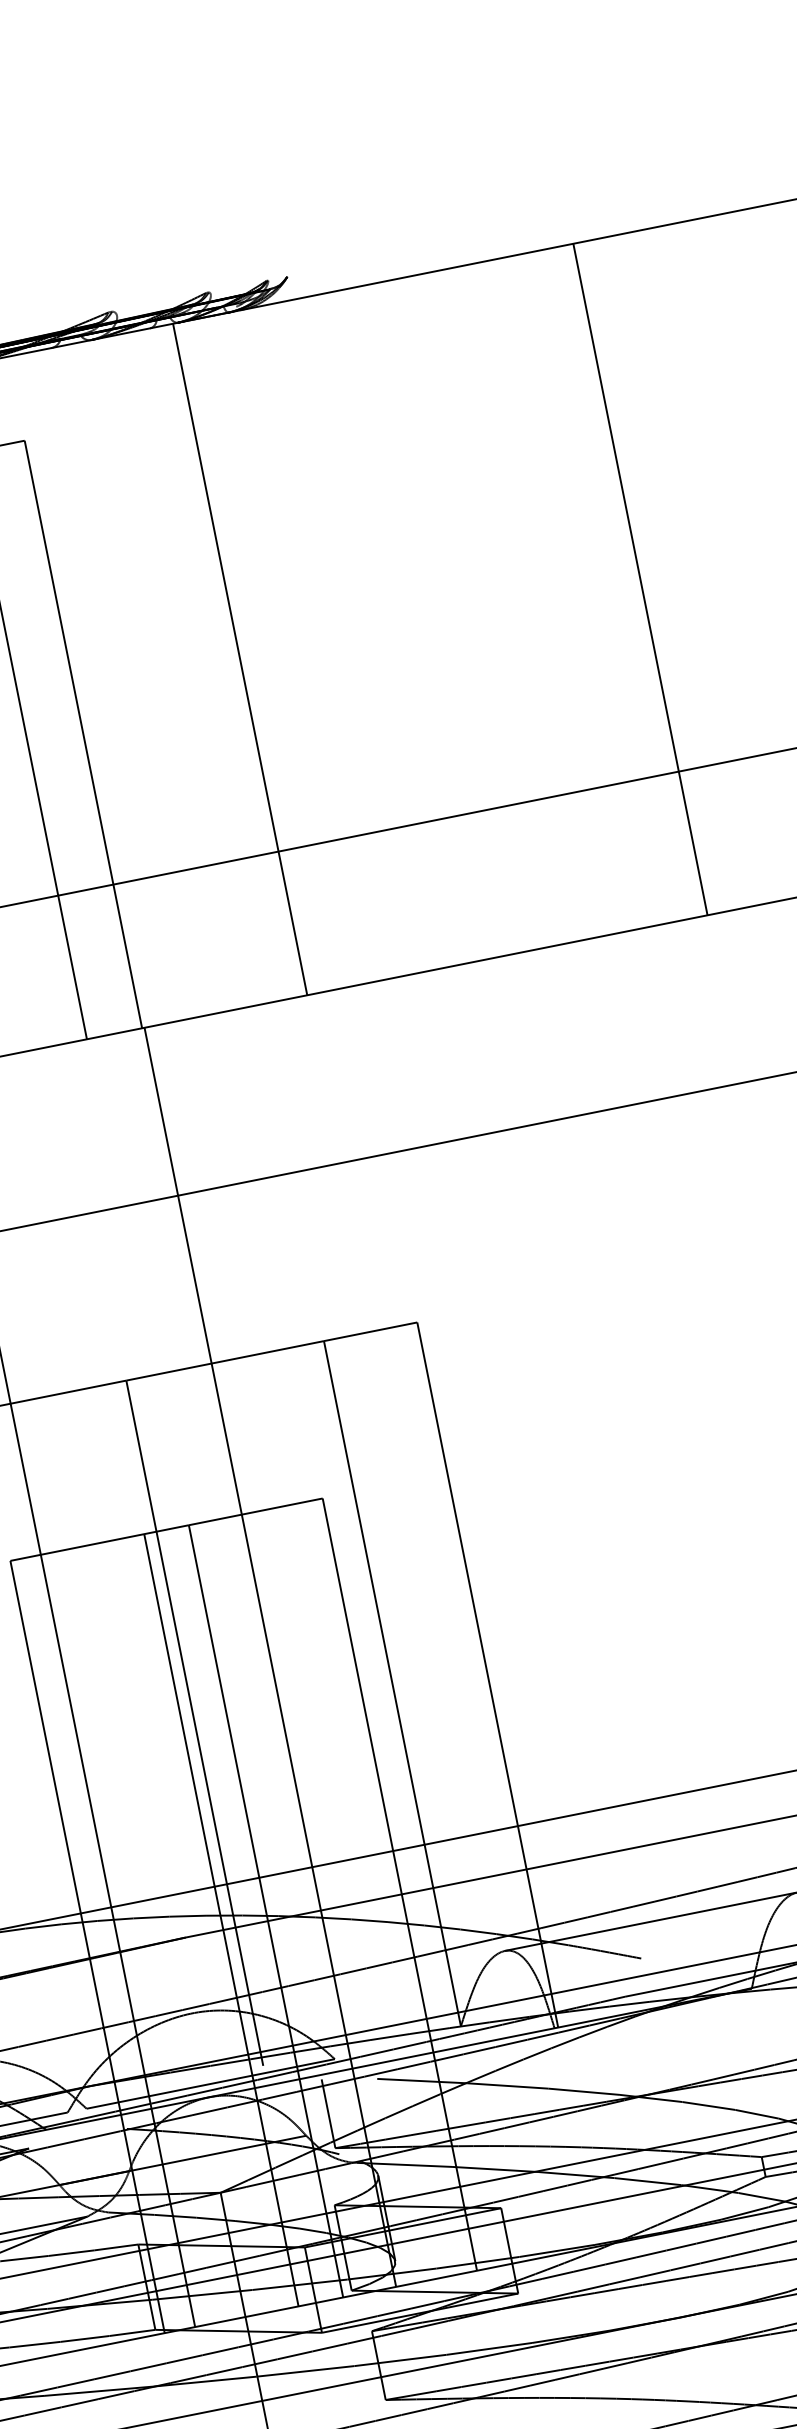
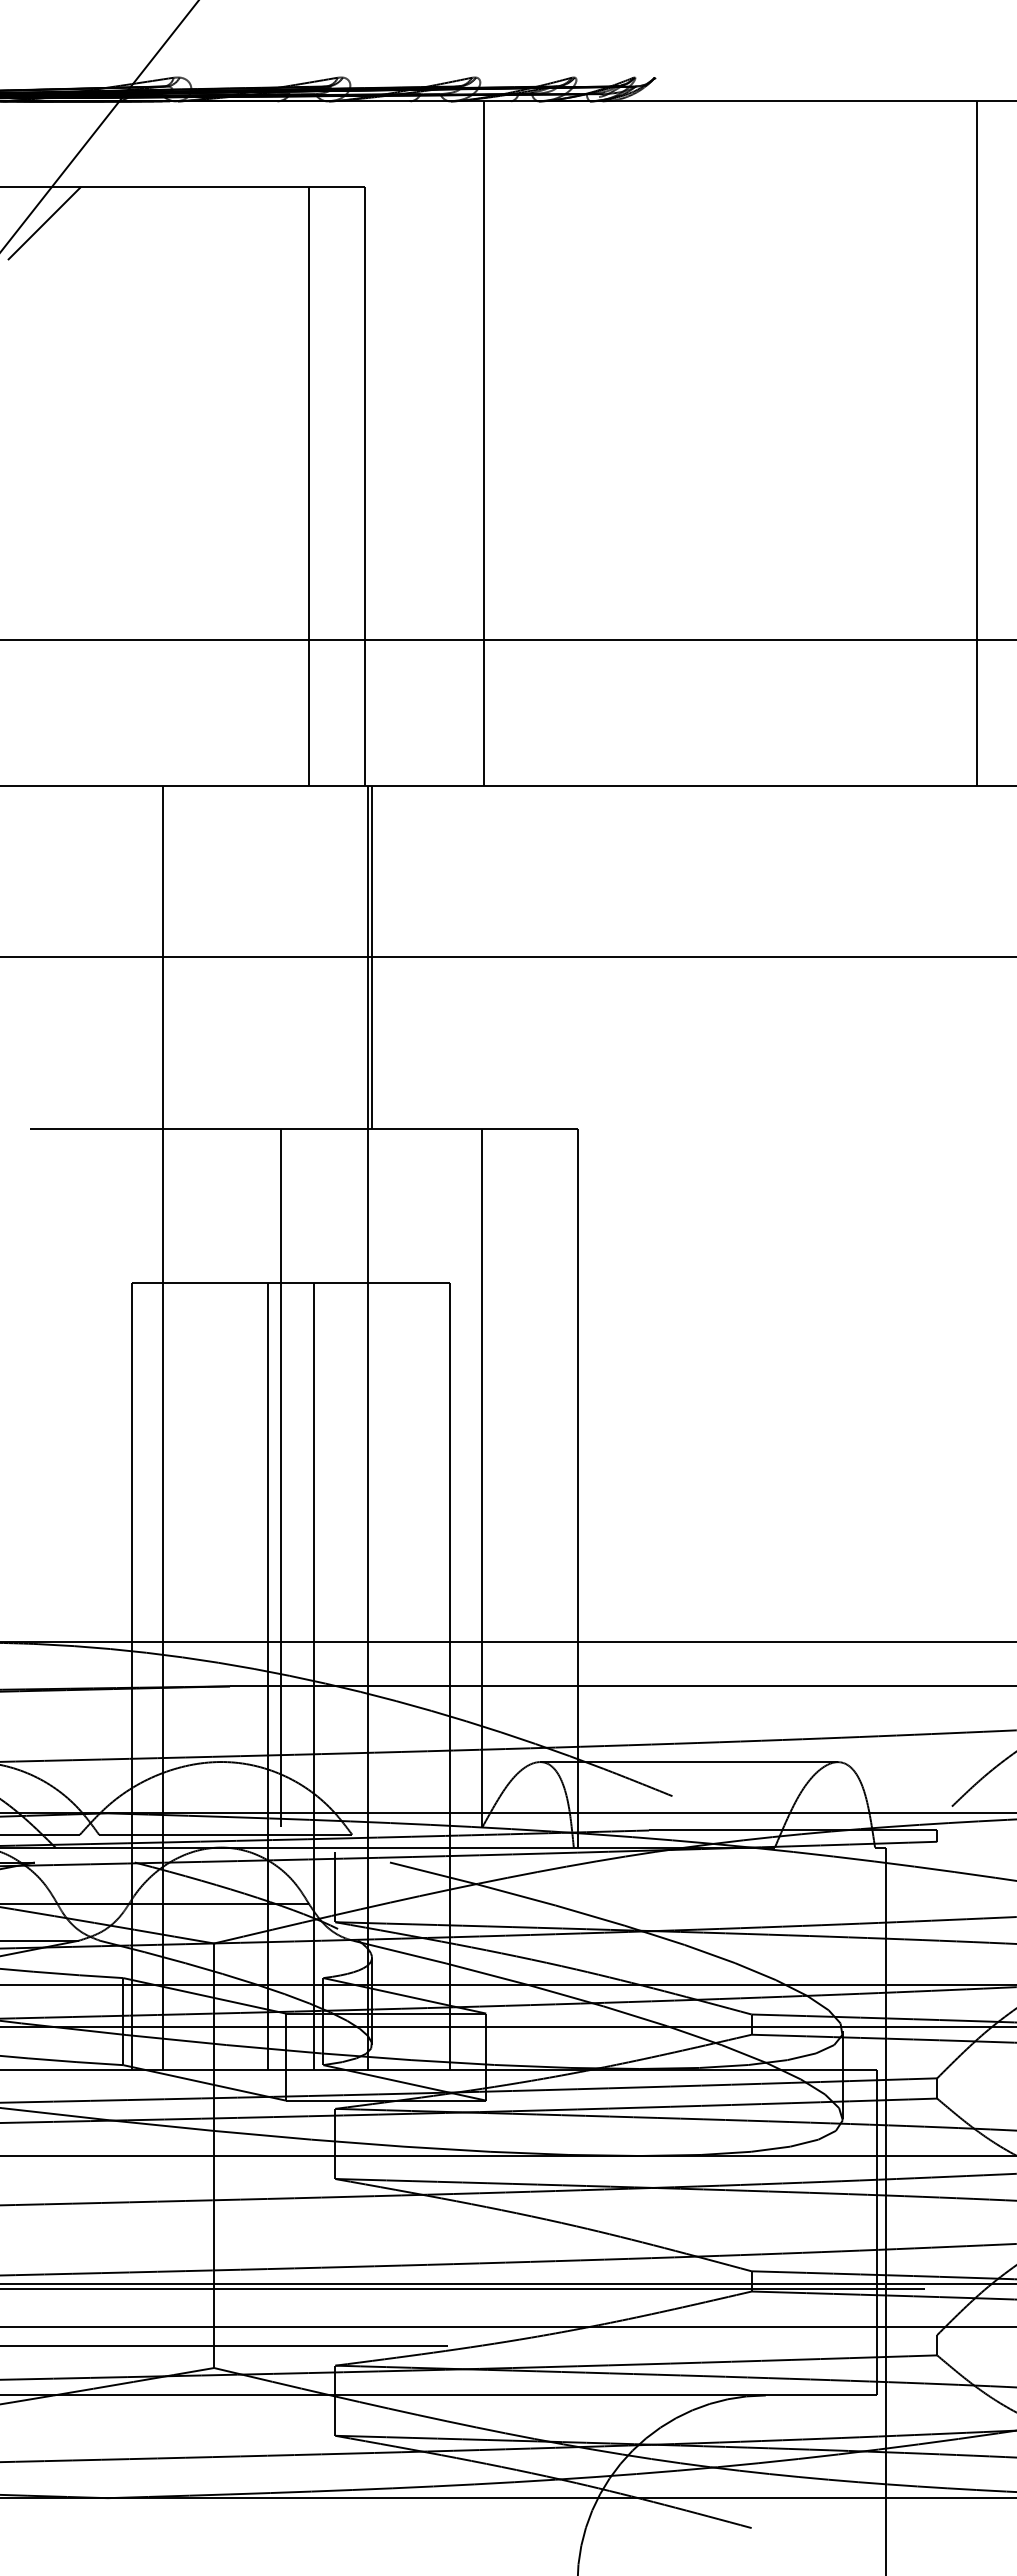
line: (640, 579) -> (976, 443), moved
line: (239, 659) -> (483, 443), moved
line: (182, 1194) -> (372, 957), added

